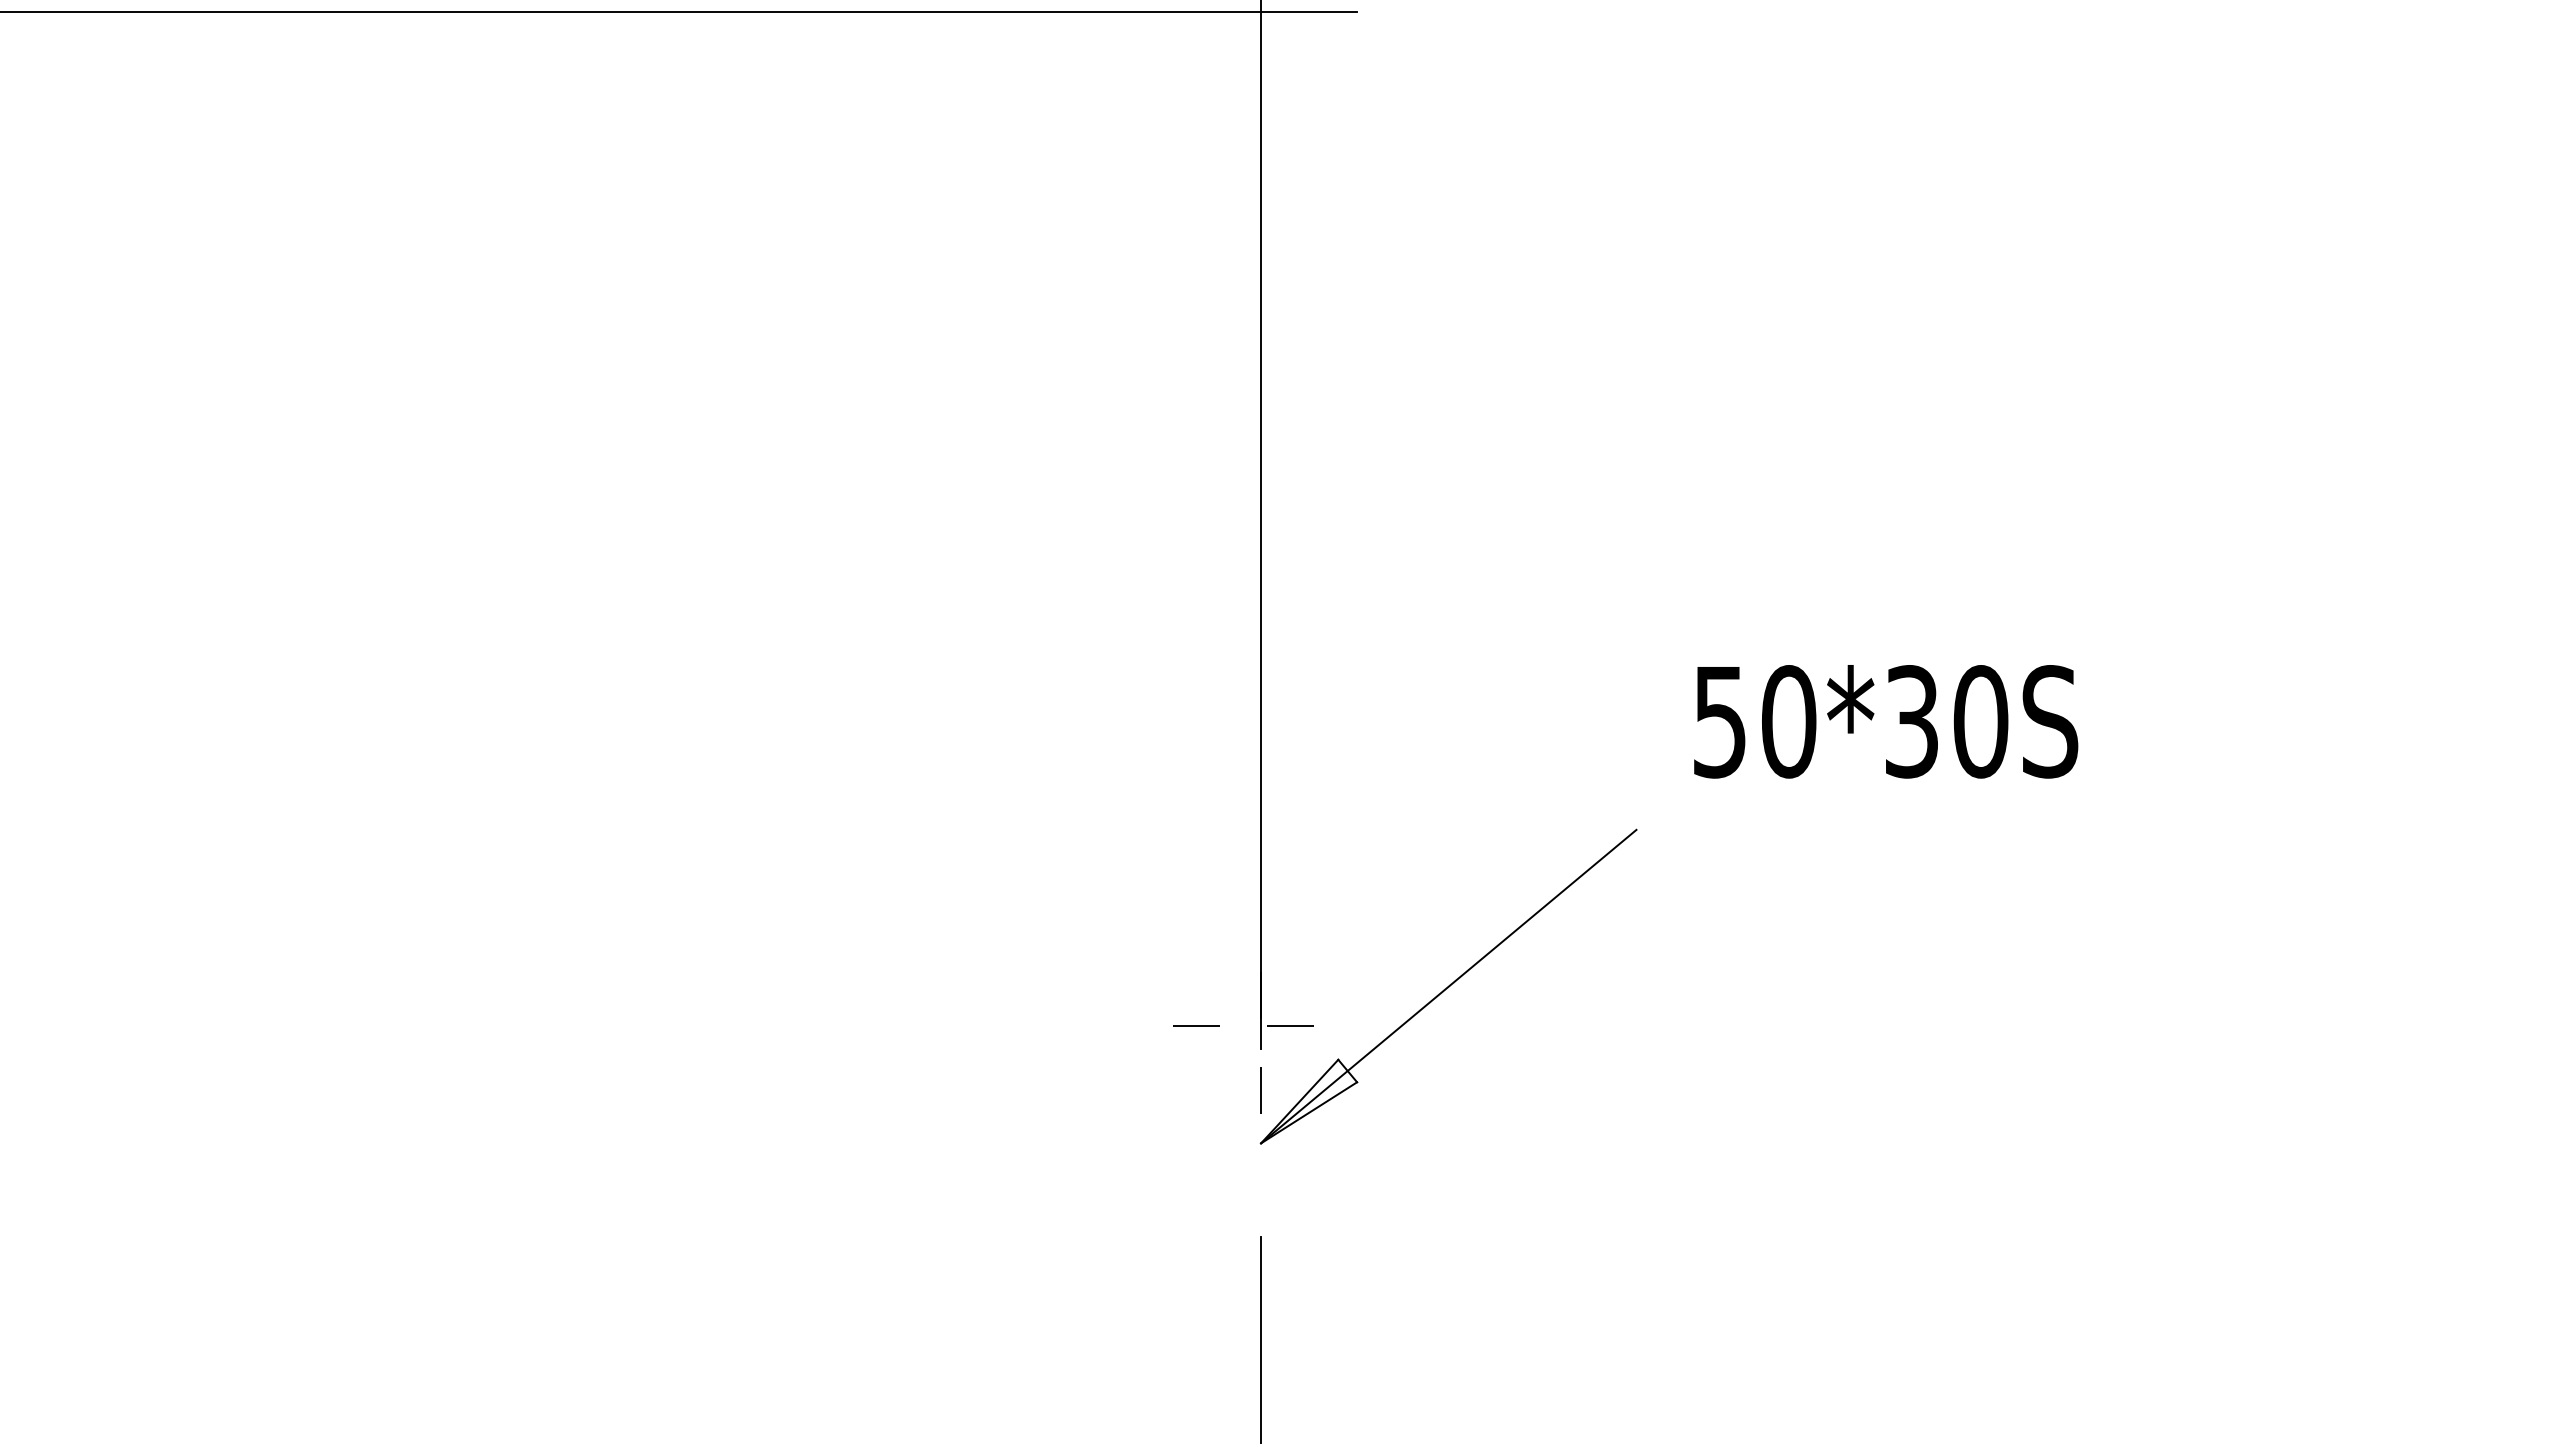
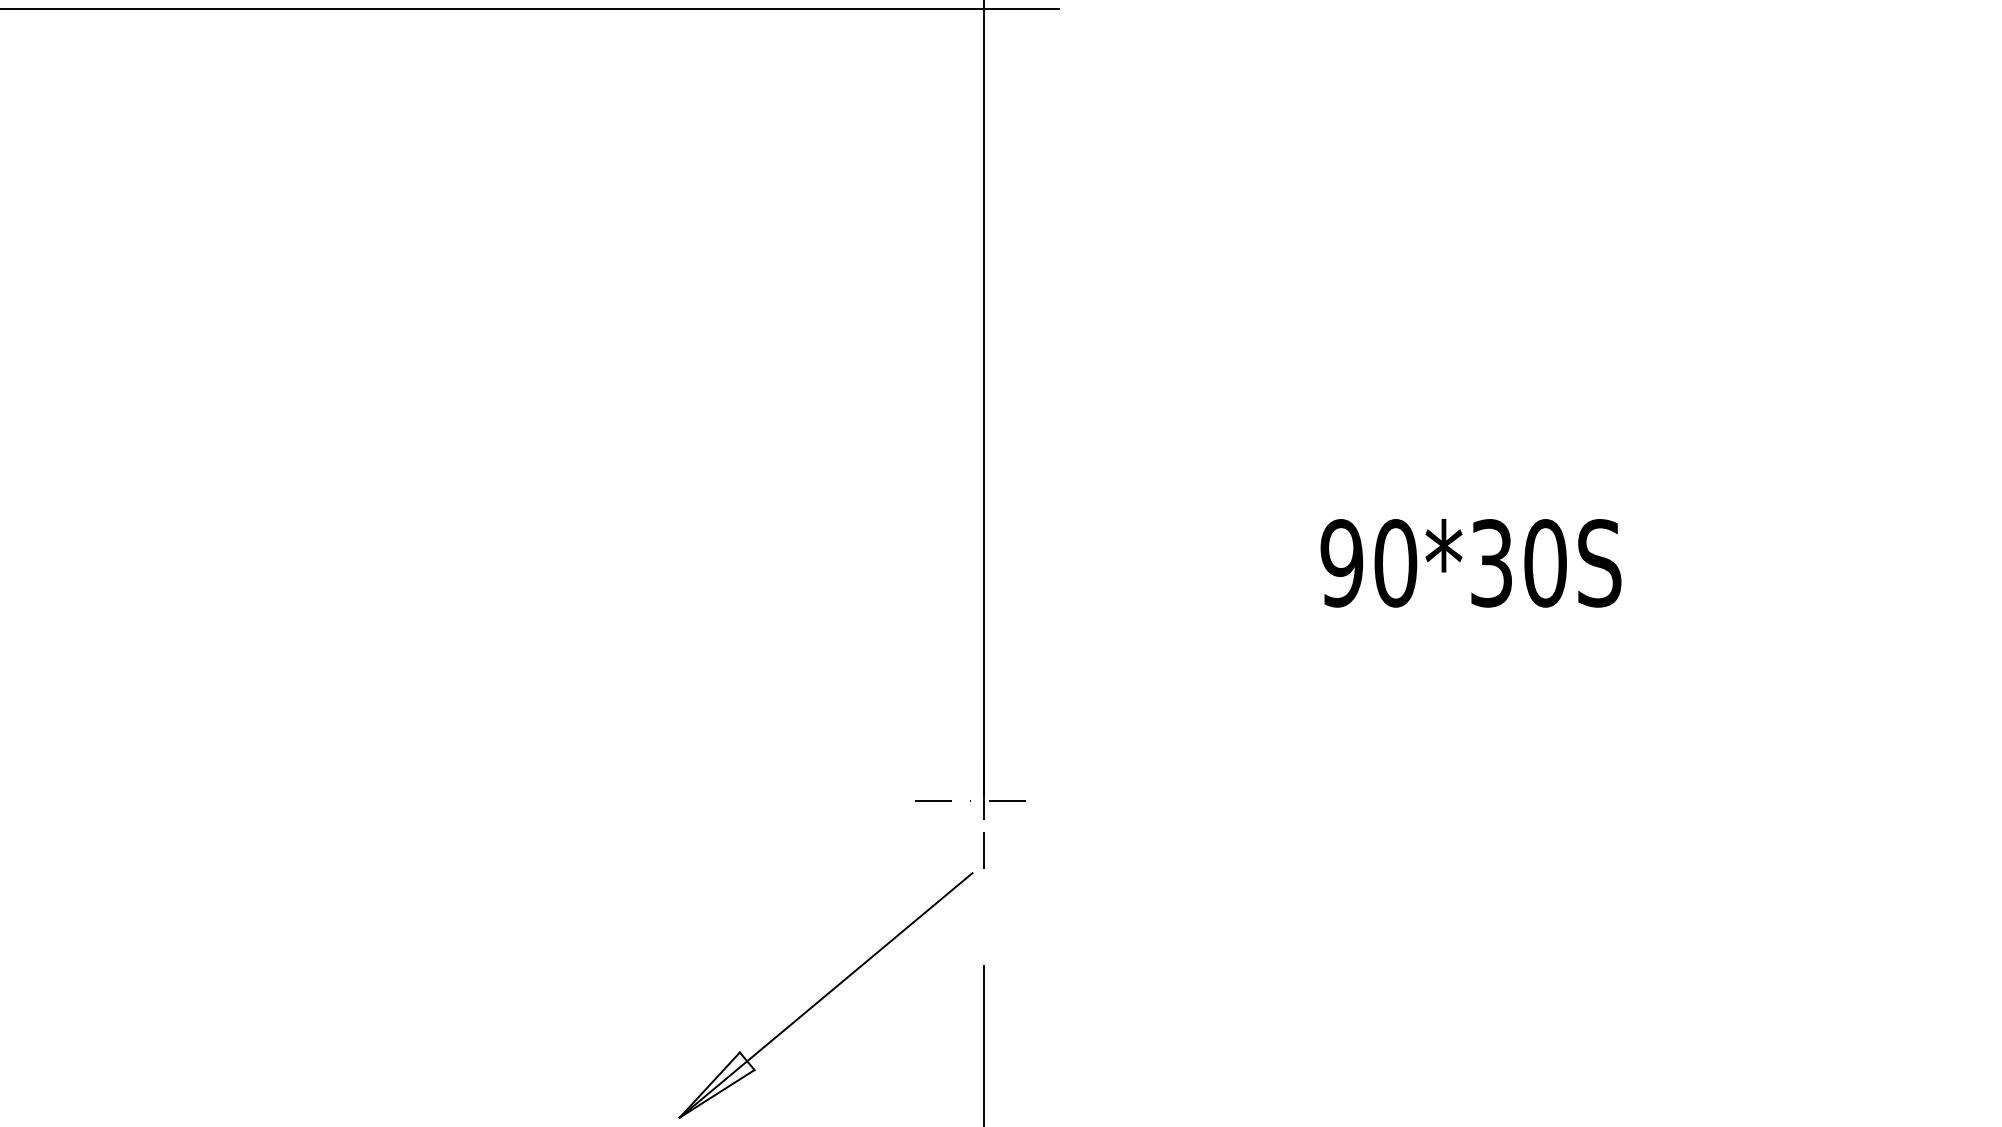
text: (1719, 721) -> (1341, 563), 50*30S -> 90*30S
part: (1448, 986) -> (825, 995), moved

